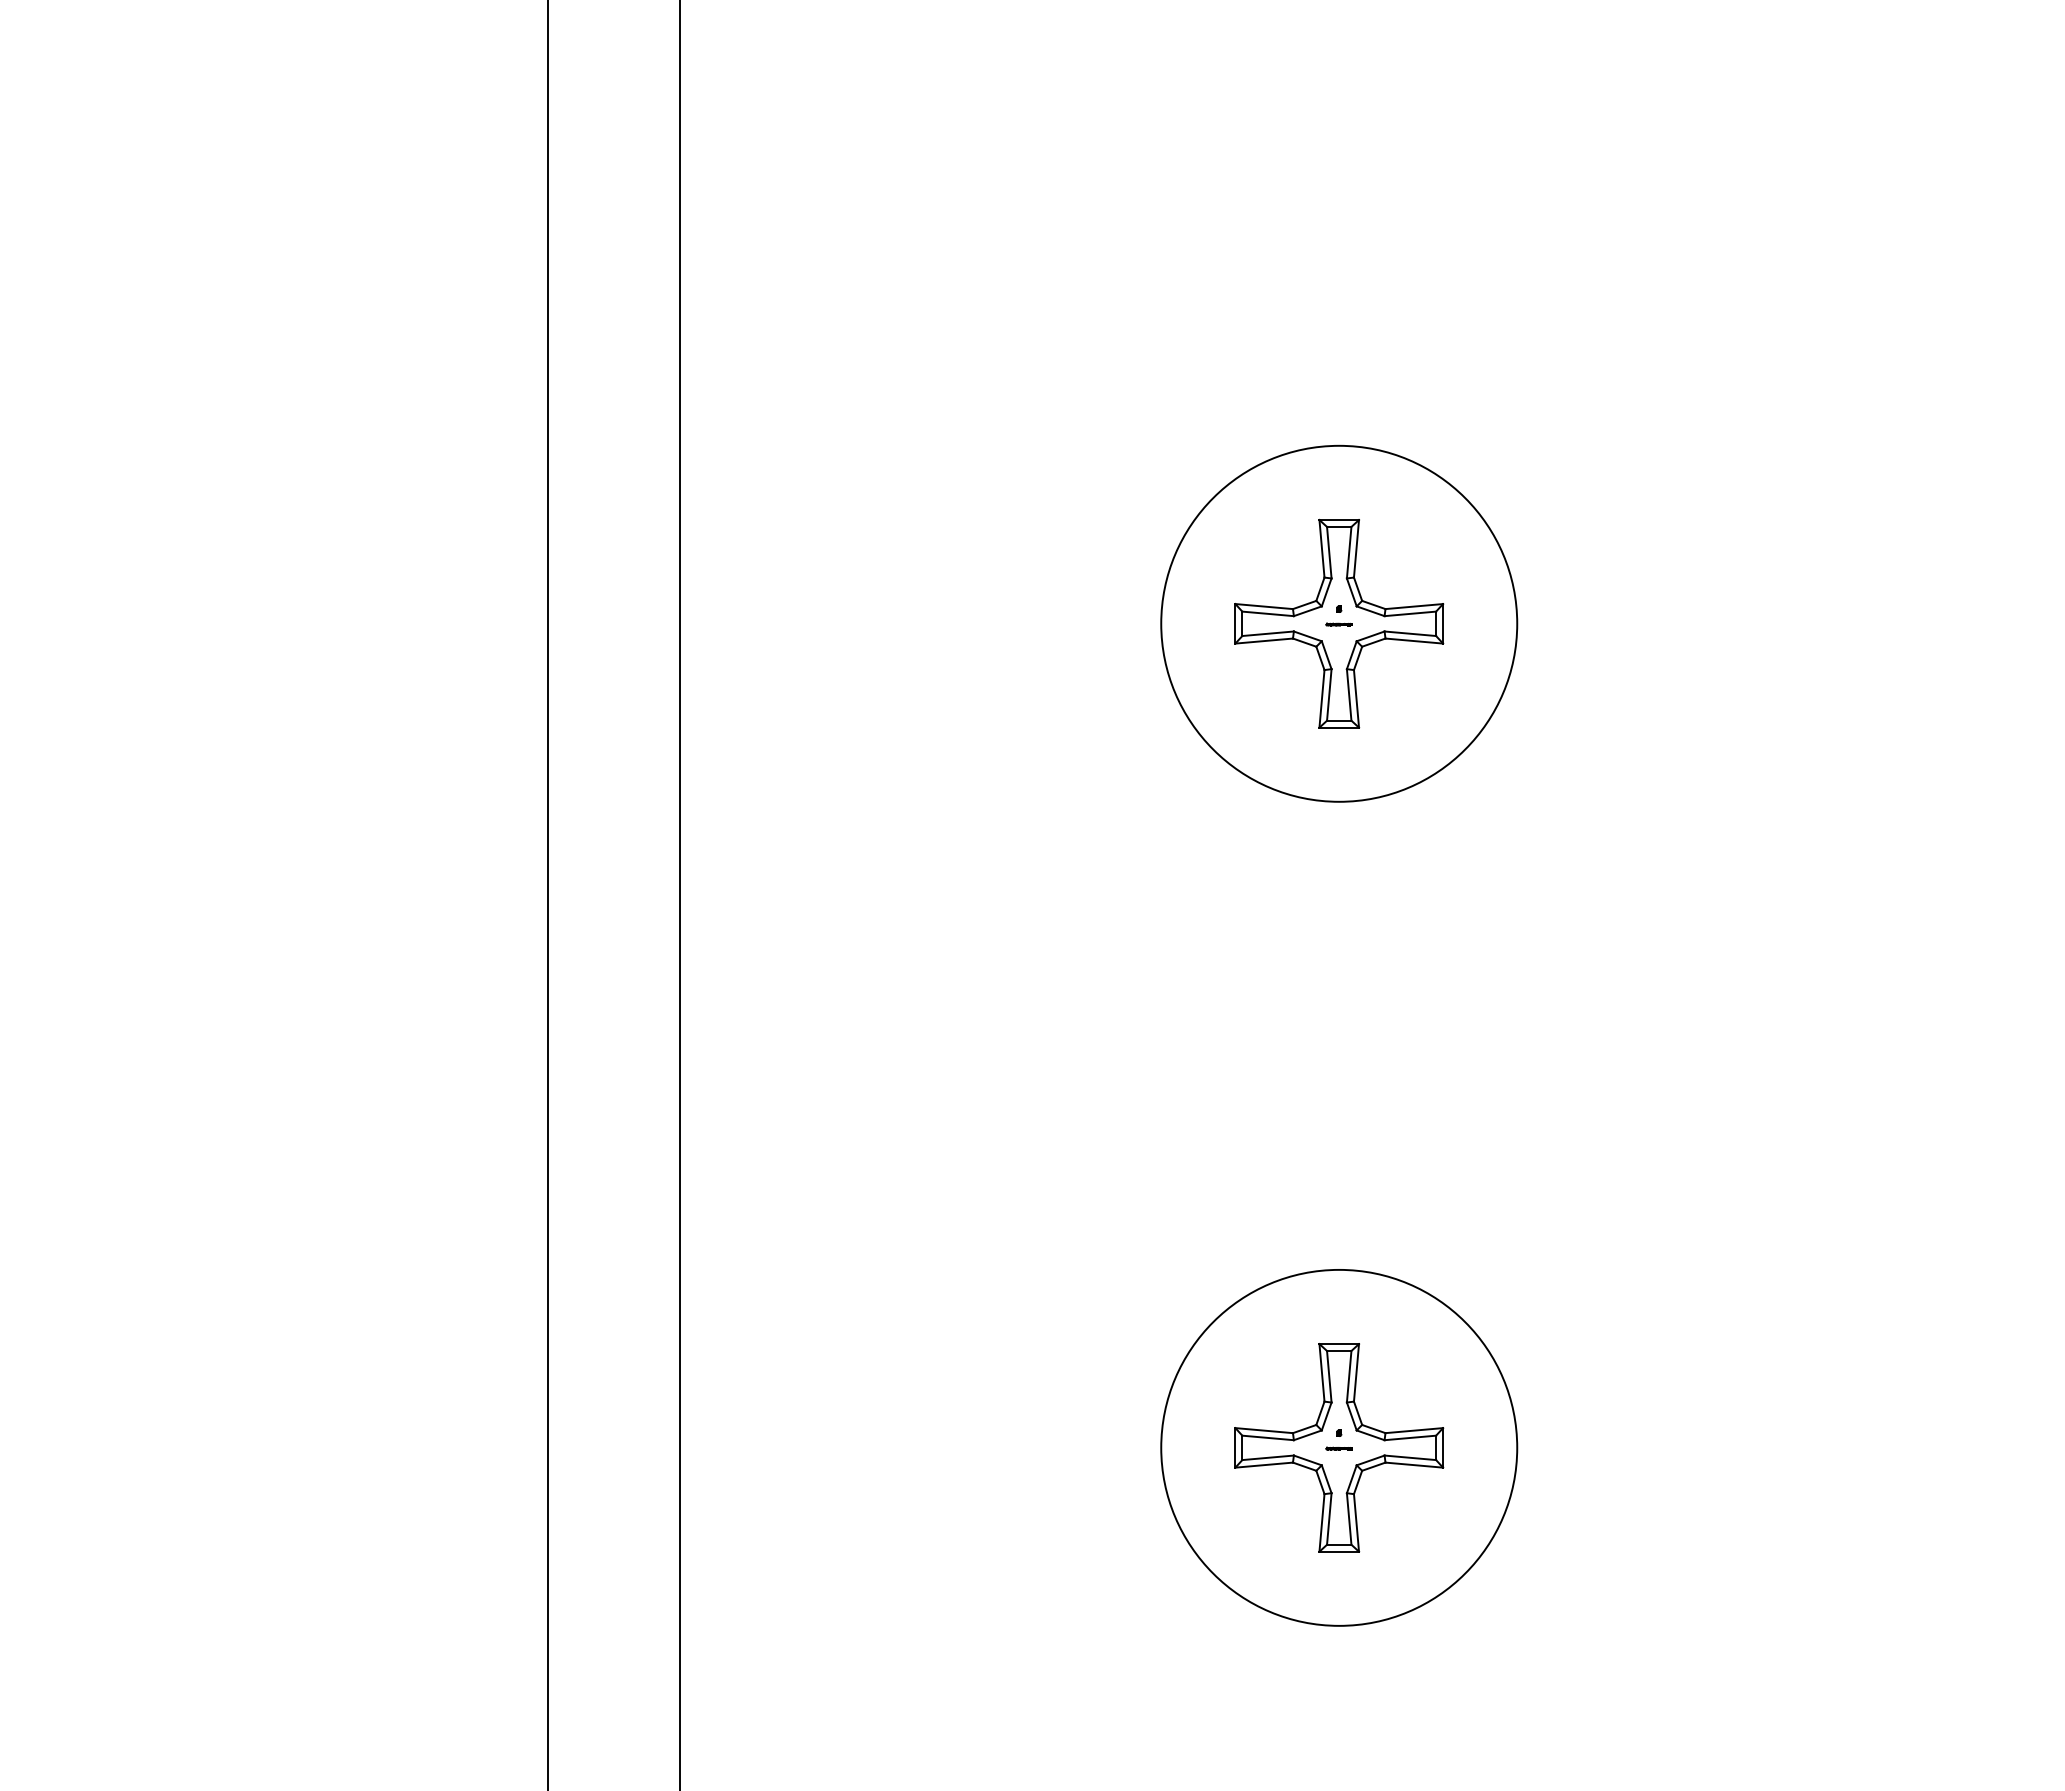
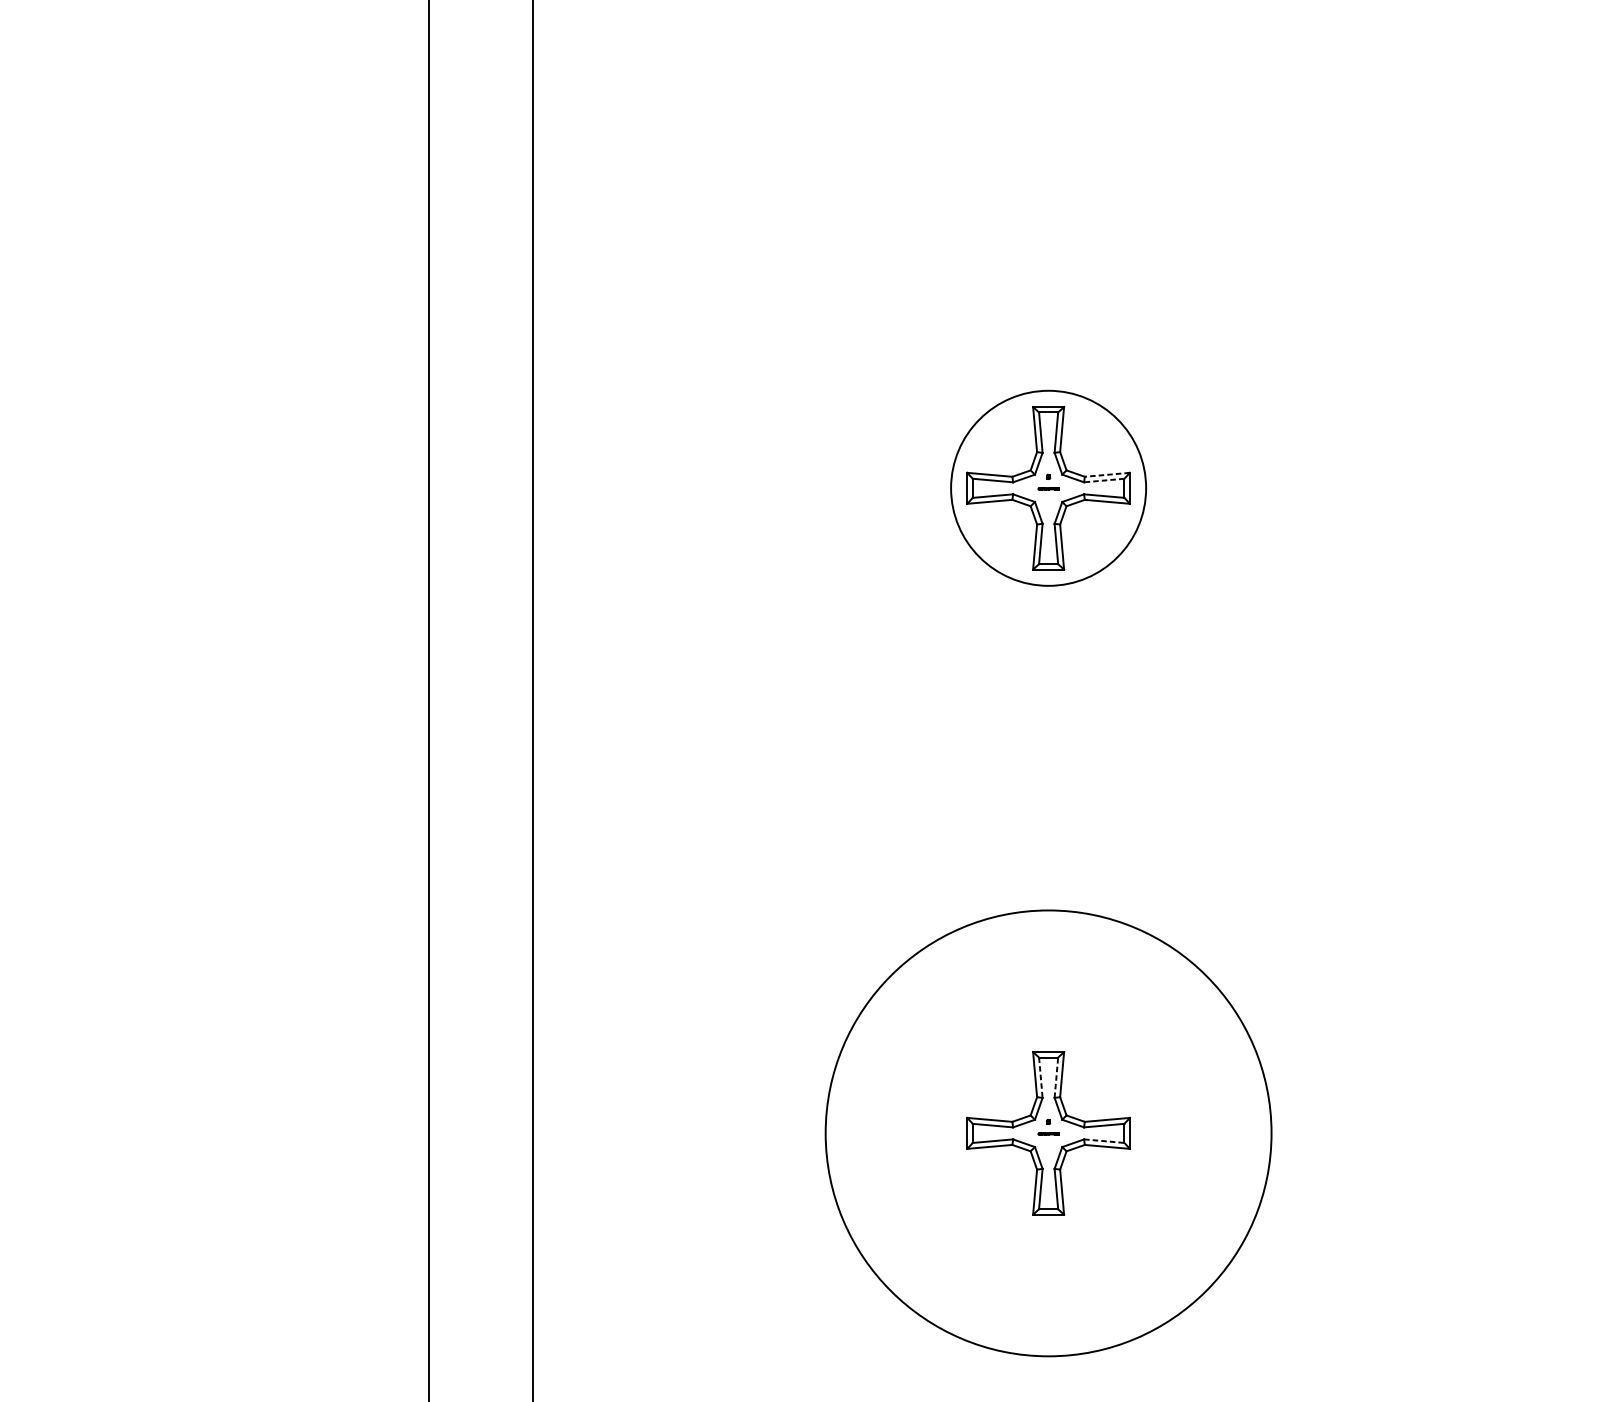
line: (1414, 606) -> (1107, 474), solid -> dashed
line: (1410, 613) -> (1104, 480), solid -> dashed
circle: (1339, 623) -> (1048, 488), size x0.7
line: (1329, 1376) -> (1040, 1077), solid -> dashed
line: (1349, 1376) -> (1056, 1077), solid -> dashed
circle: (1339, 1447) -> (1048, 1133), size x1.6
line: (1410, 1457) -> (1104, 1140), solid -> dashed

